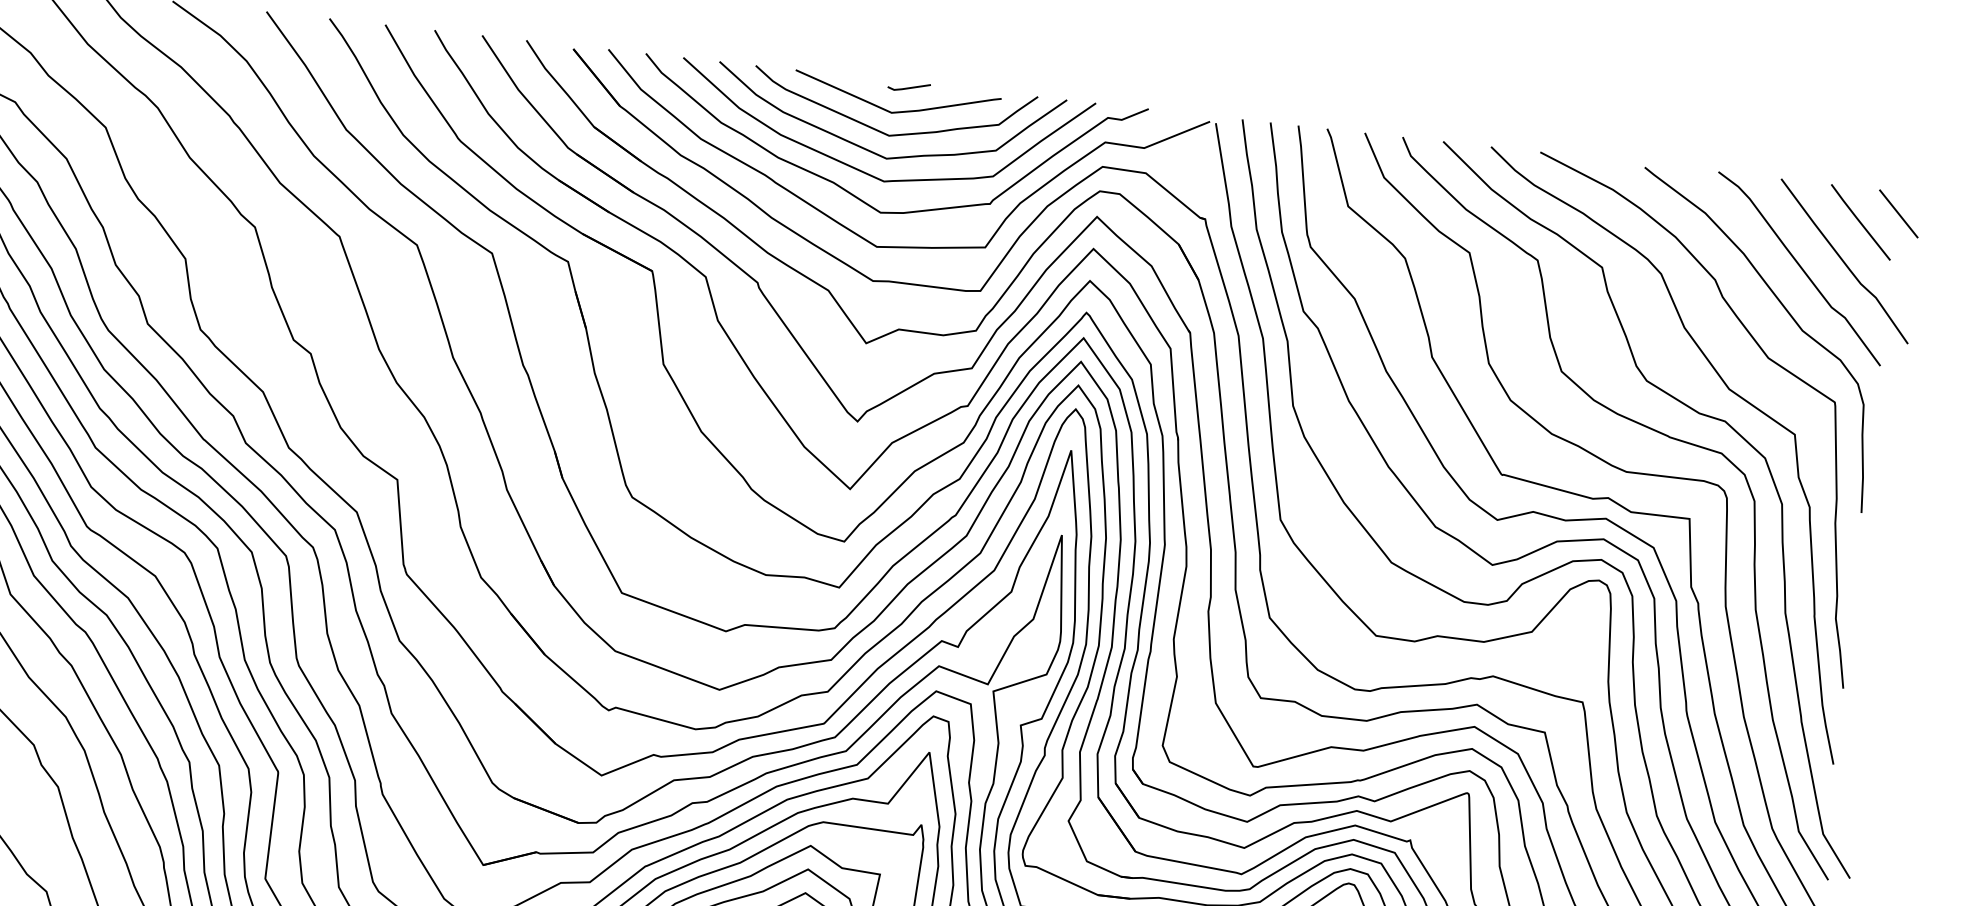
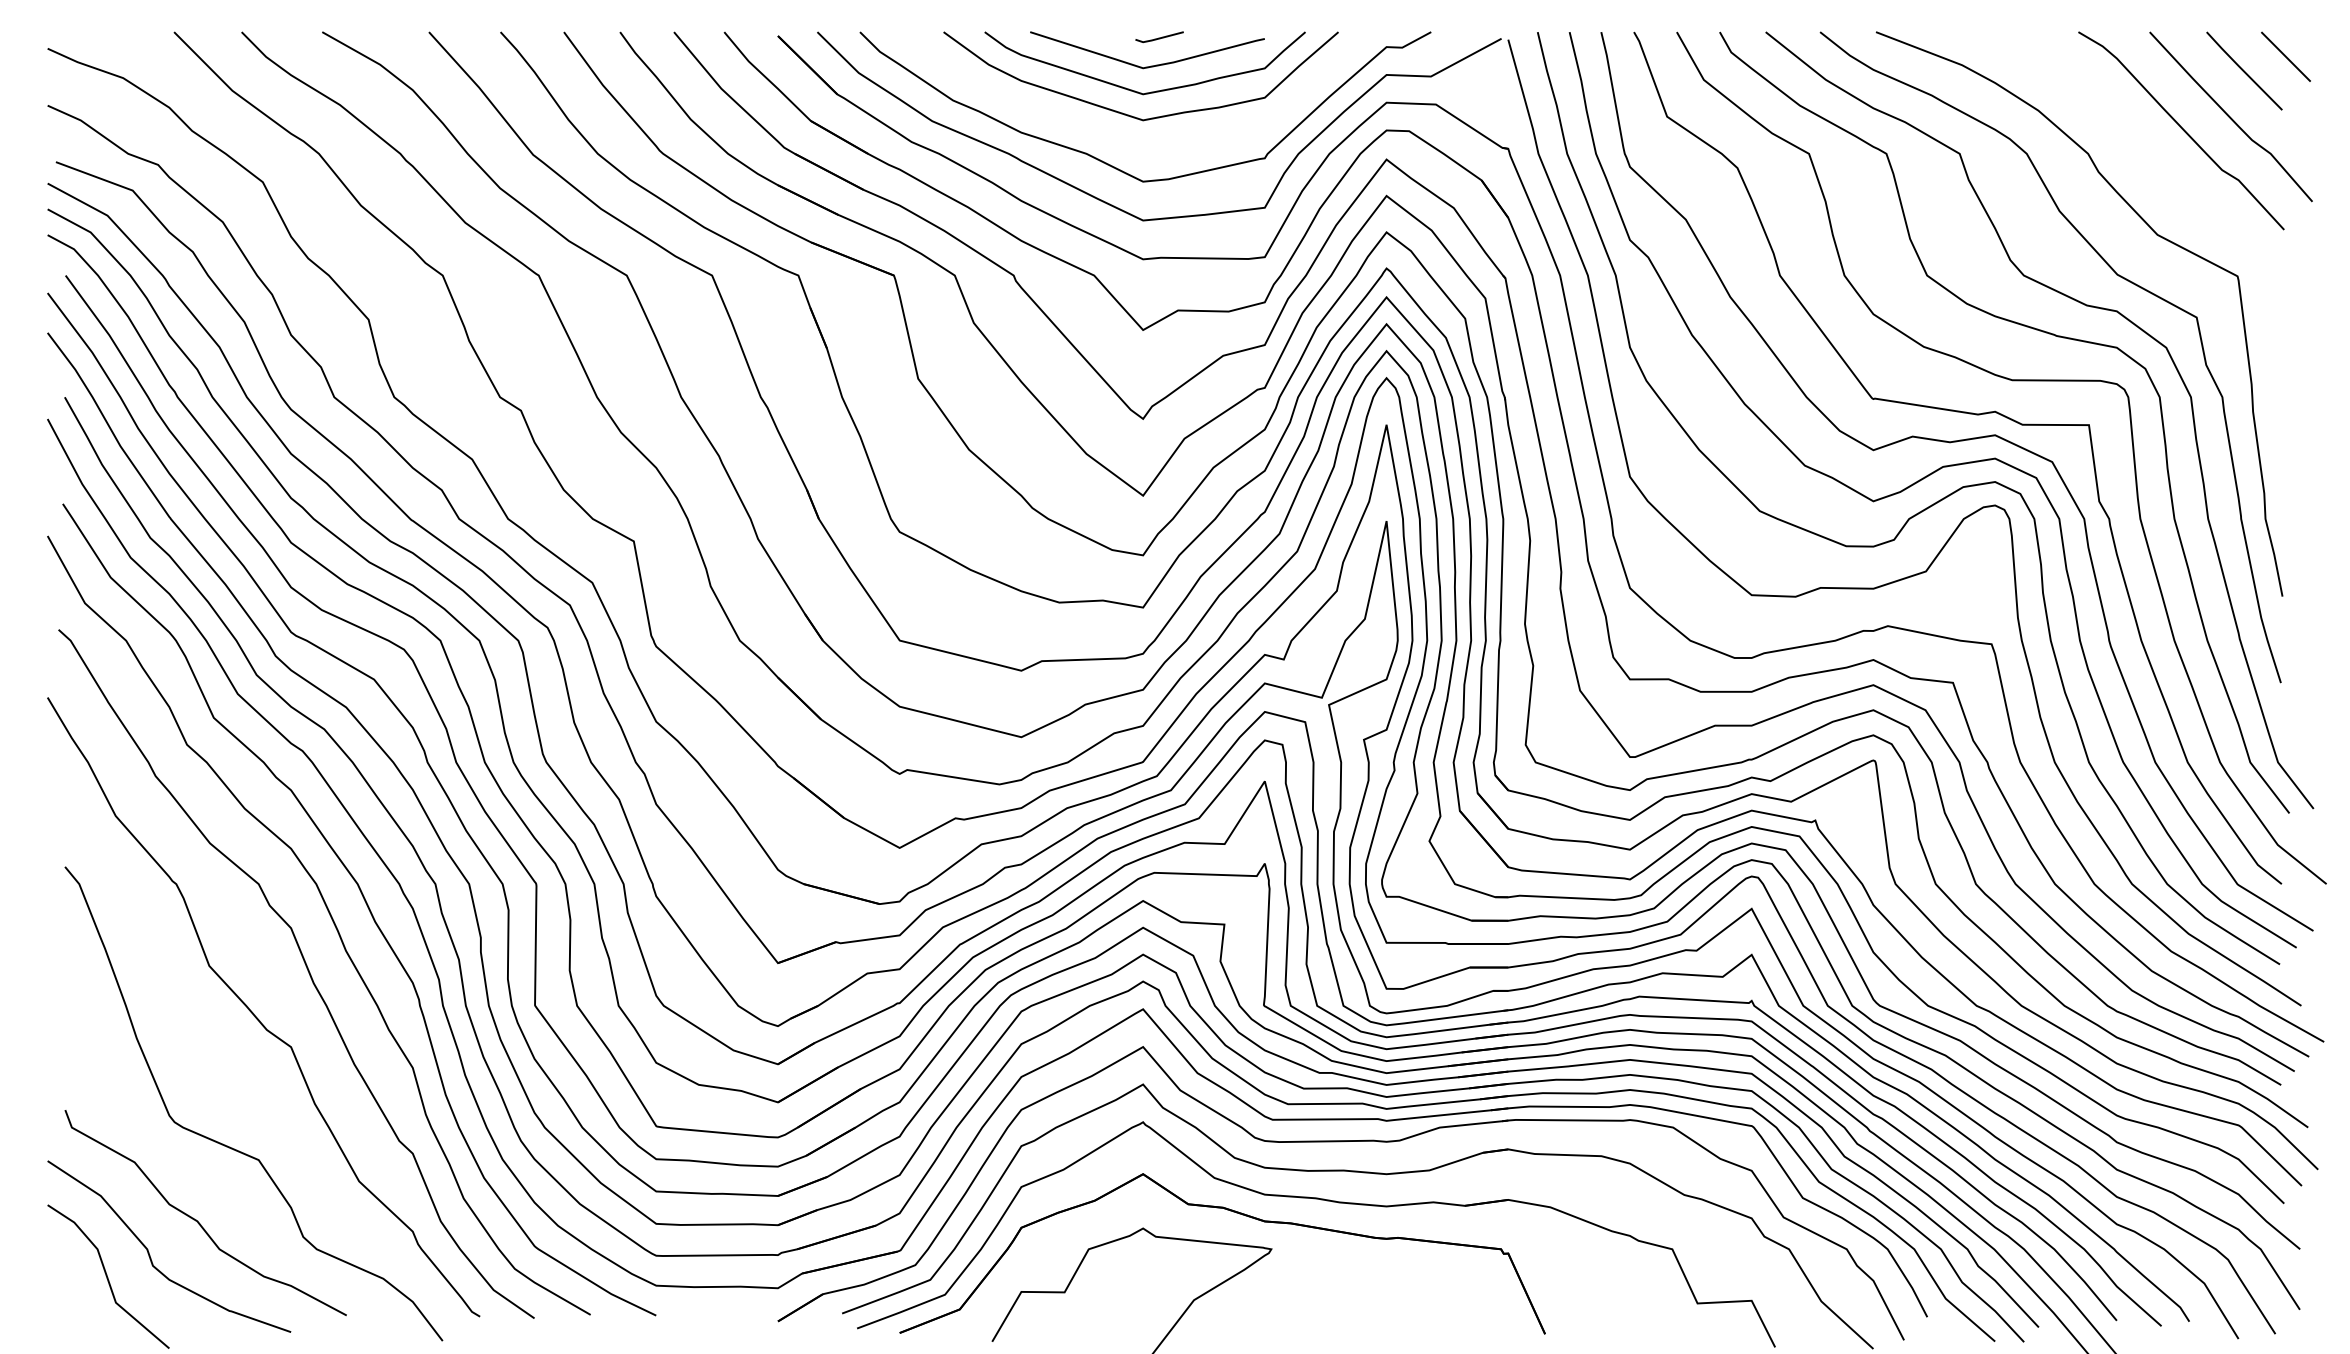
curve: (864, 171) -> (1119, 137), removed
curve: (1787, 312) -> (2173, 181), removed

